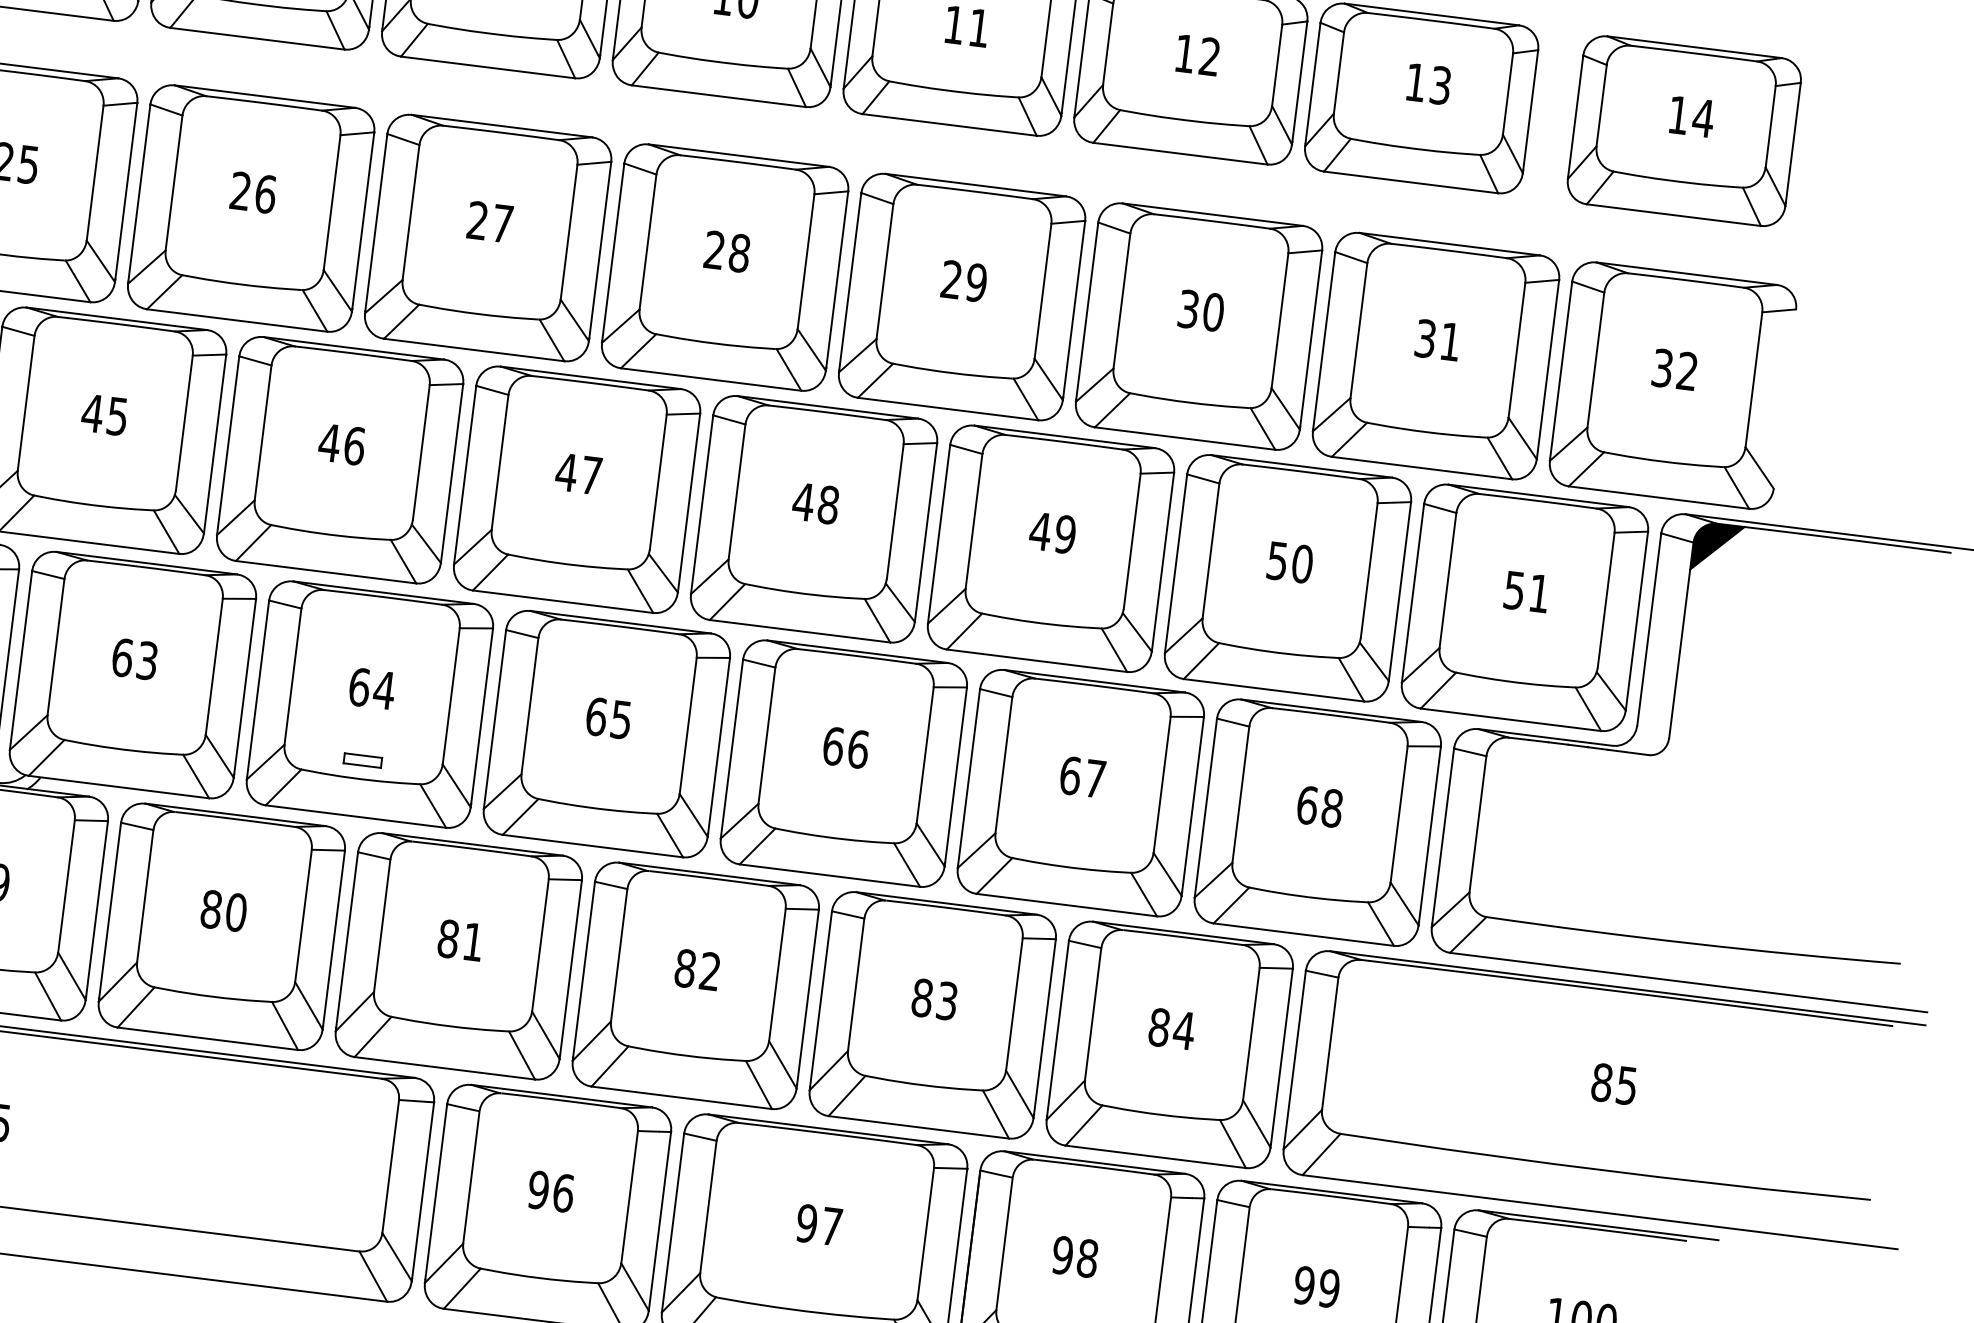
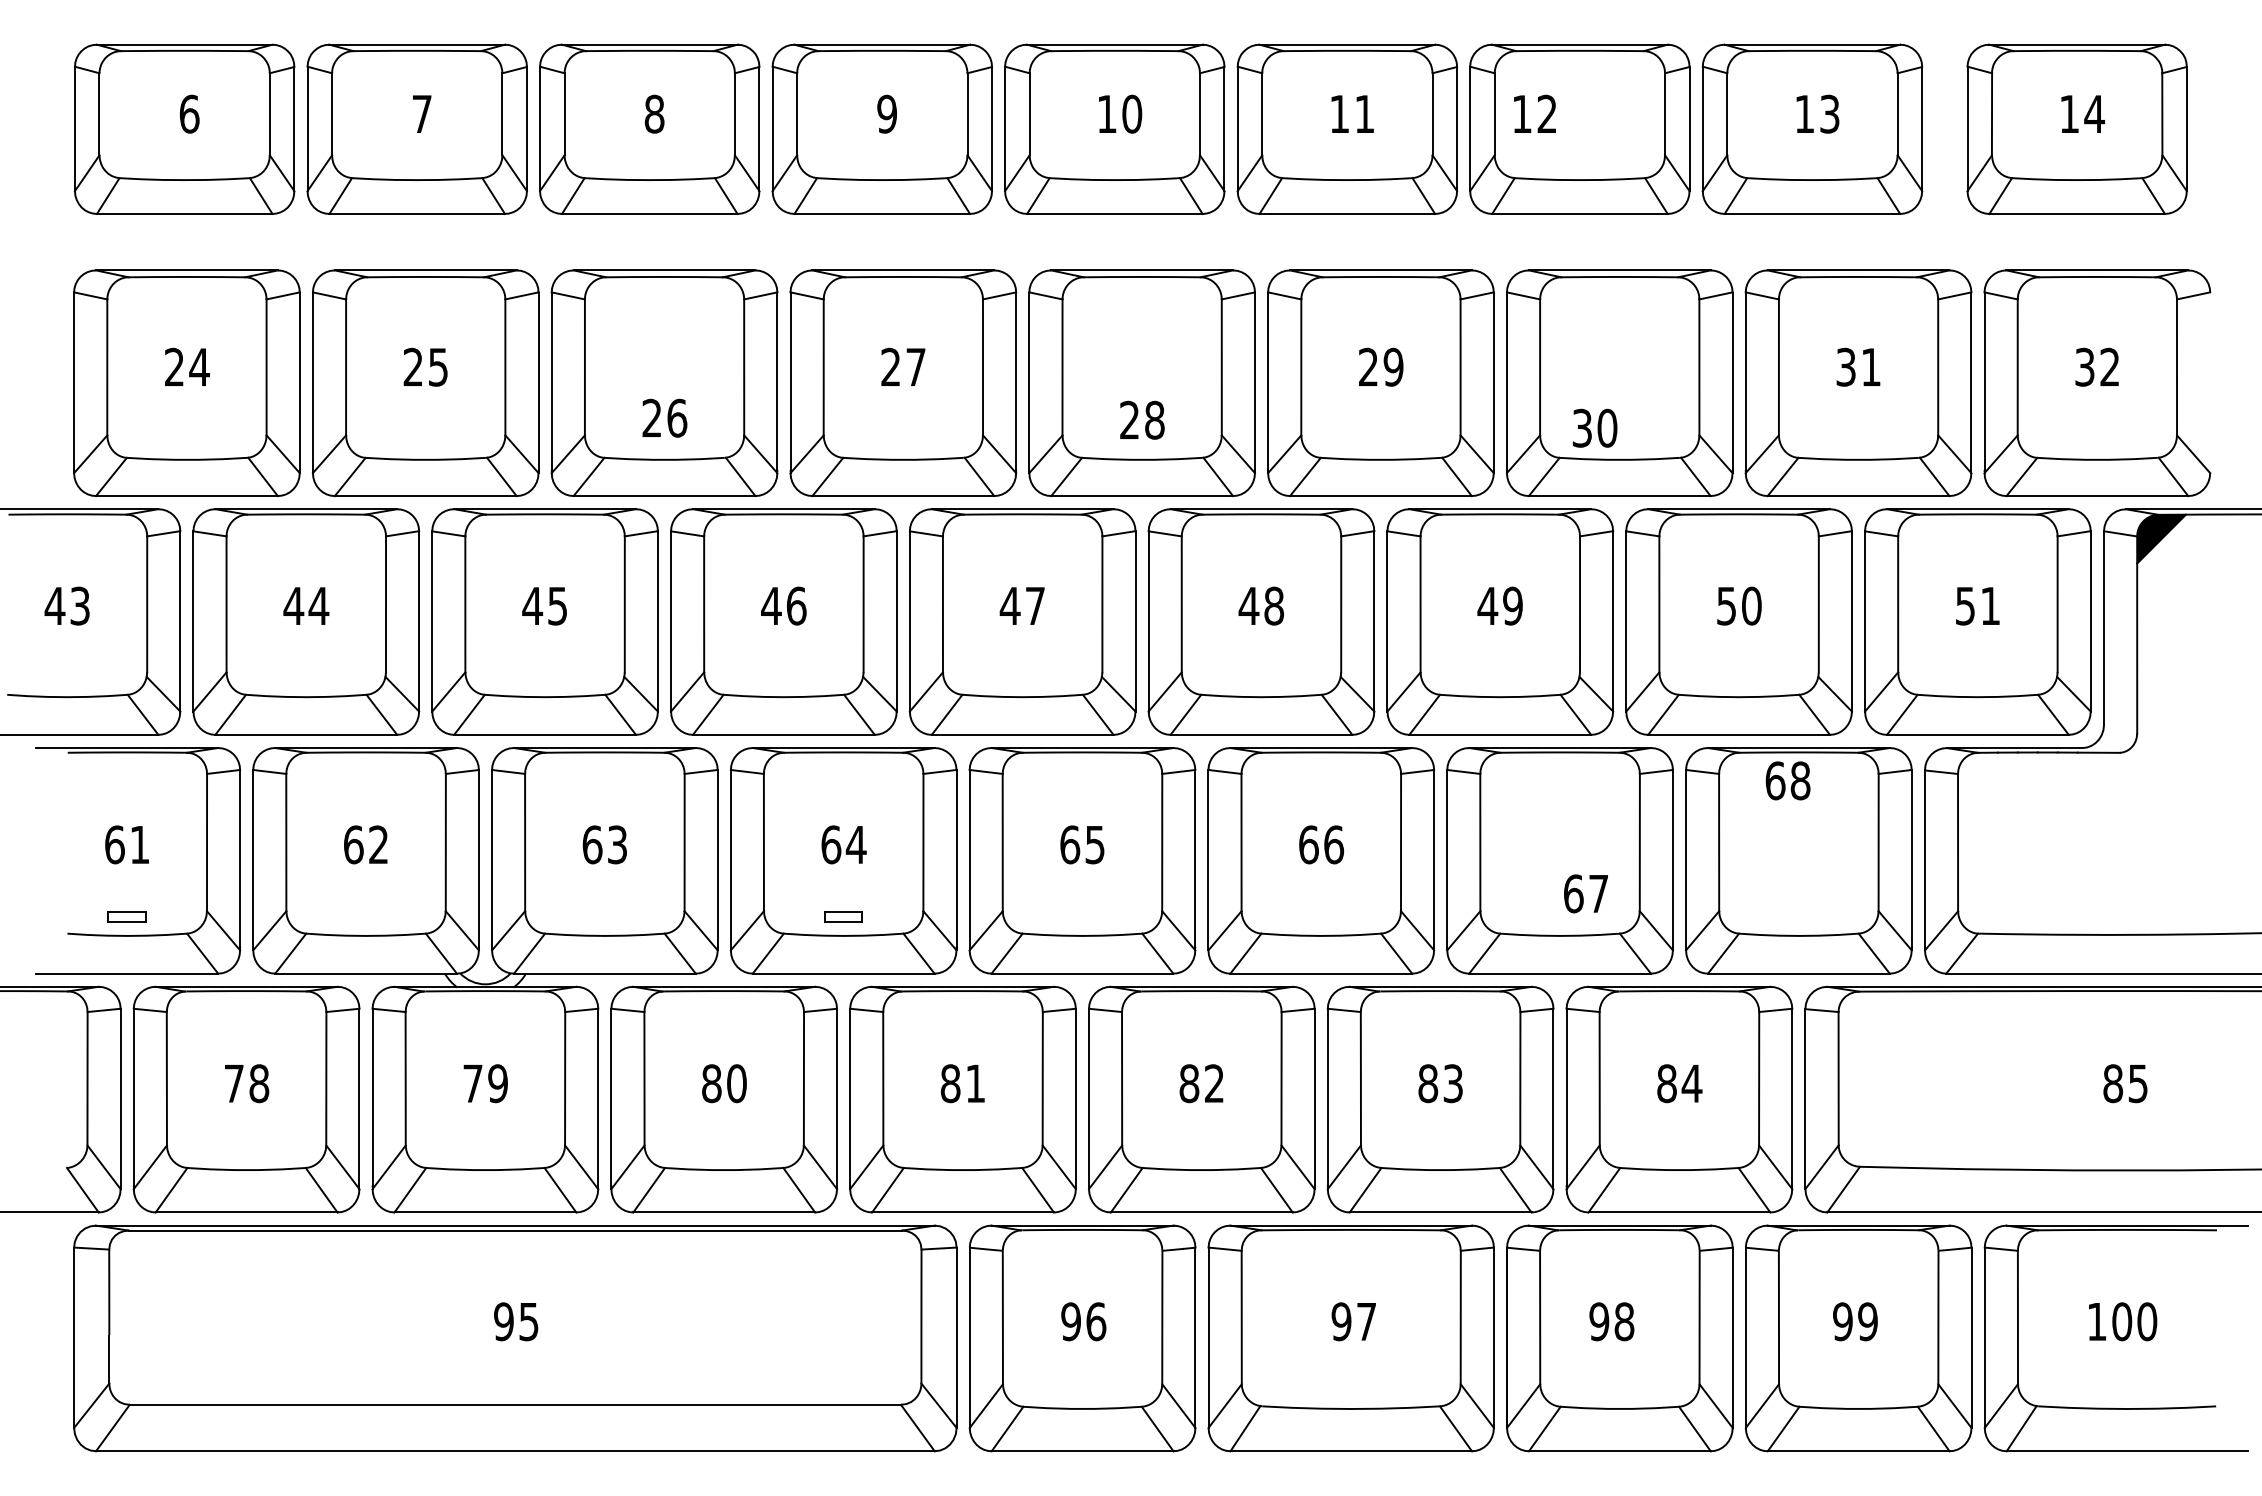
text: (1197, 54) -> (1534, 113), moved
text: (253, 191) -> (664, 417), moved
text: (727, 251) -> (1142, 419), moved
text: (1201, 310) -> (1595, 427), moved
text: (1082, 776) -> (1585, 893), moved
text: (1319, 806) -> (1787, 780), moved

